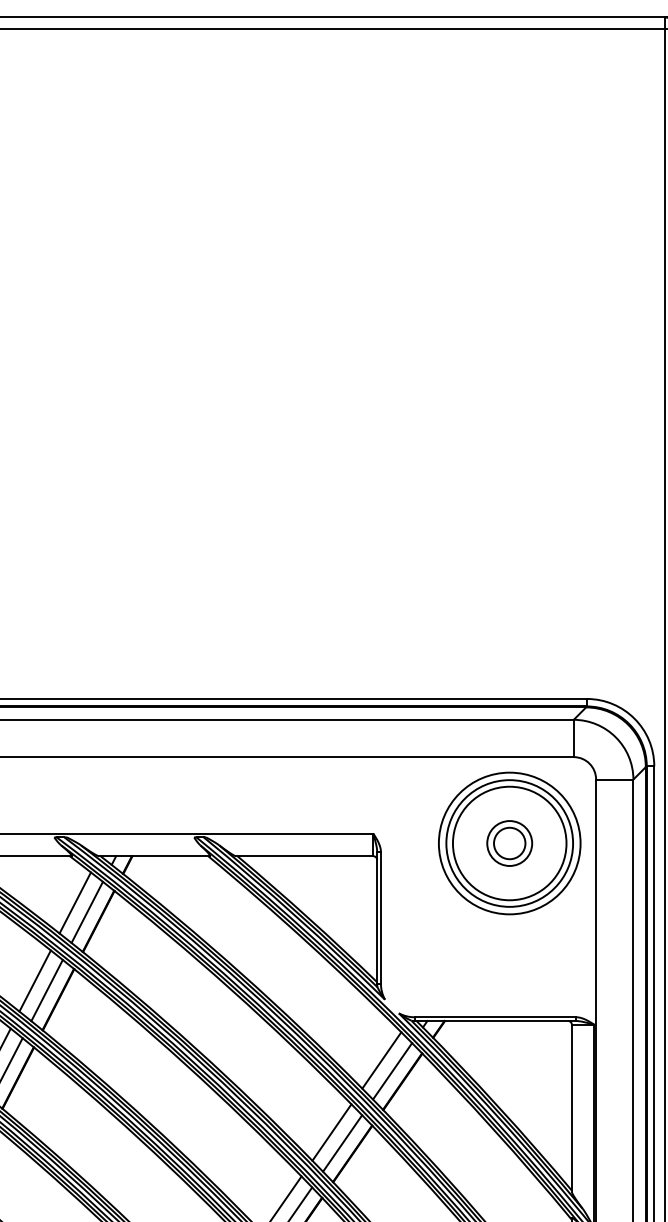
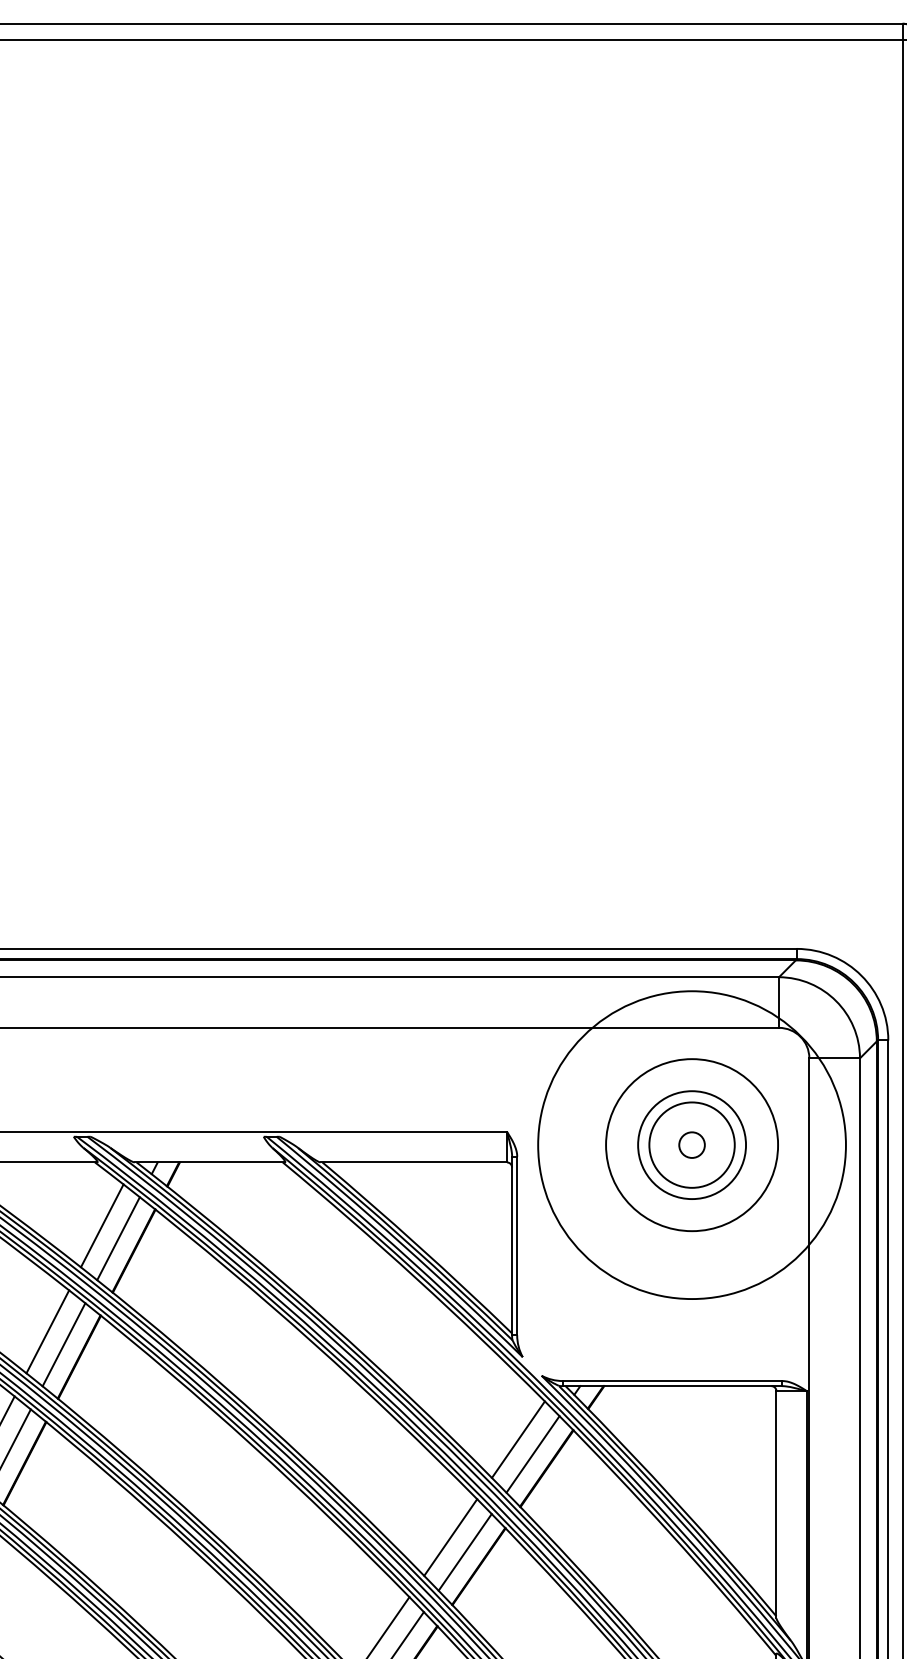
circle: (509, 843) -> (691, 1144), size x0.6
circle: (509, 843) -> (691, 1144), size x1.4
circle: (509, 843) -> (691, 1144), size x1.6
circle: (510, 843) -> (692, 1145), size x0.7

